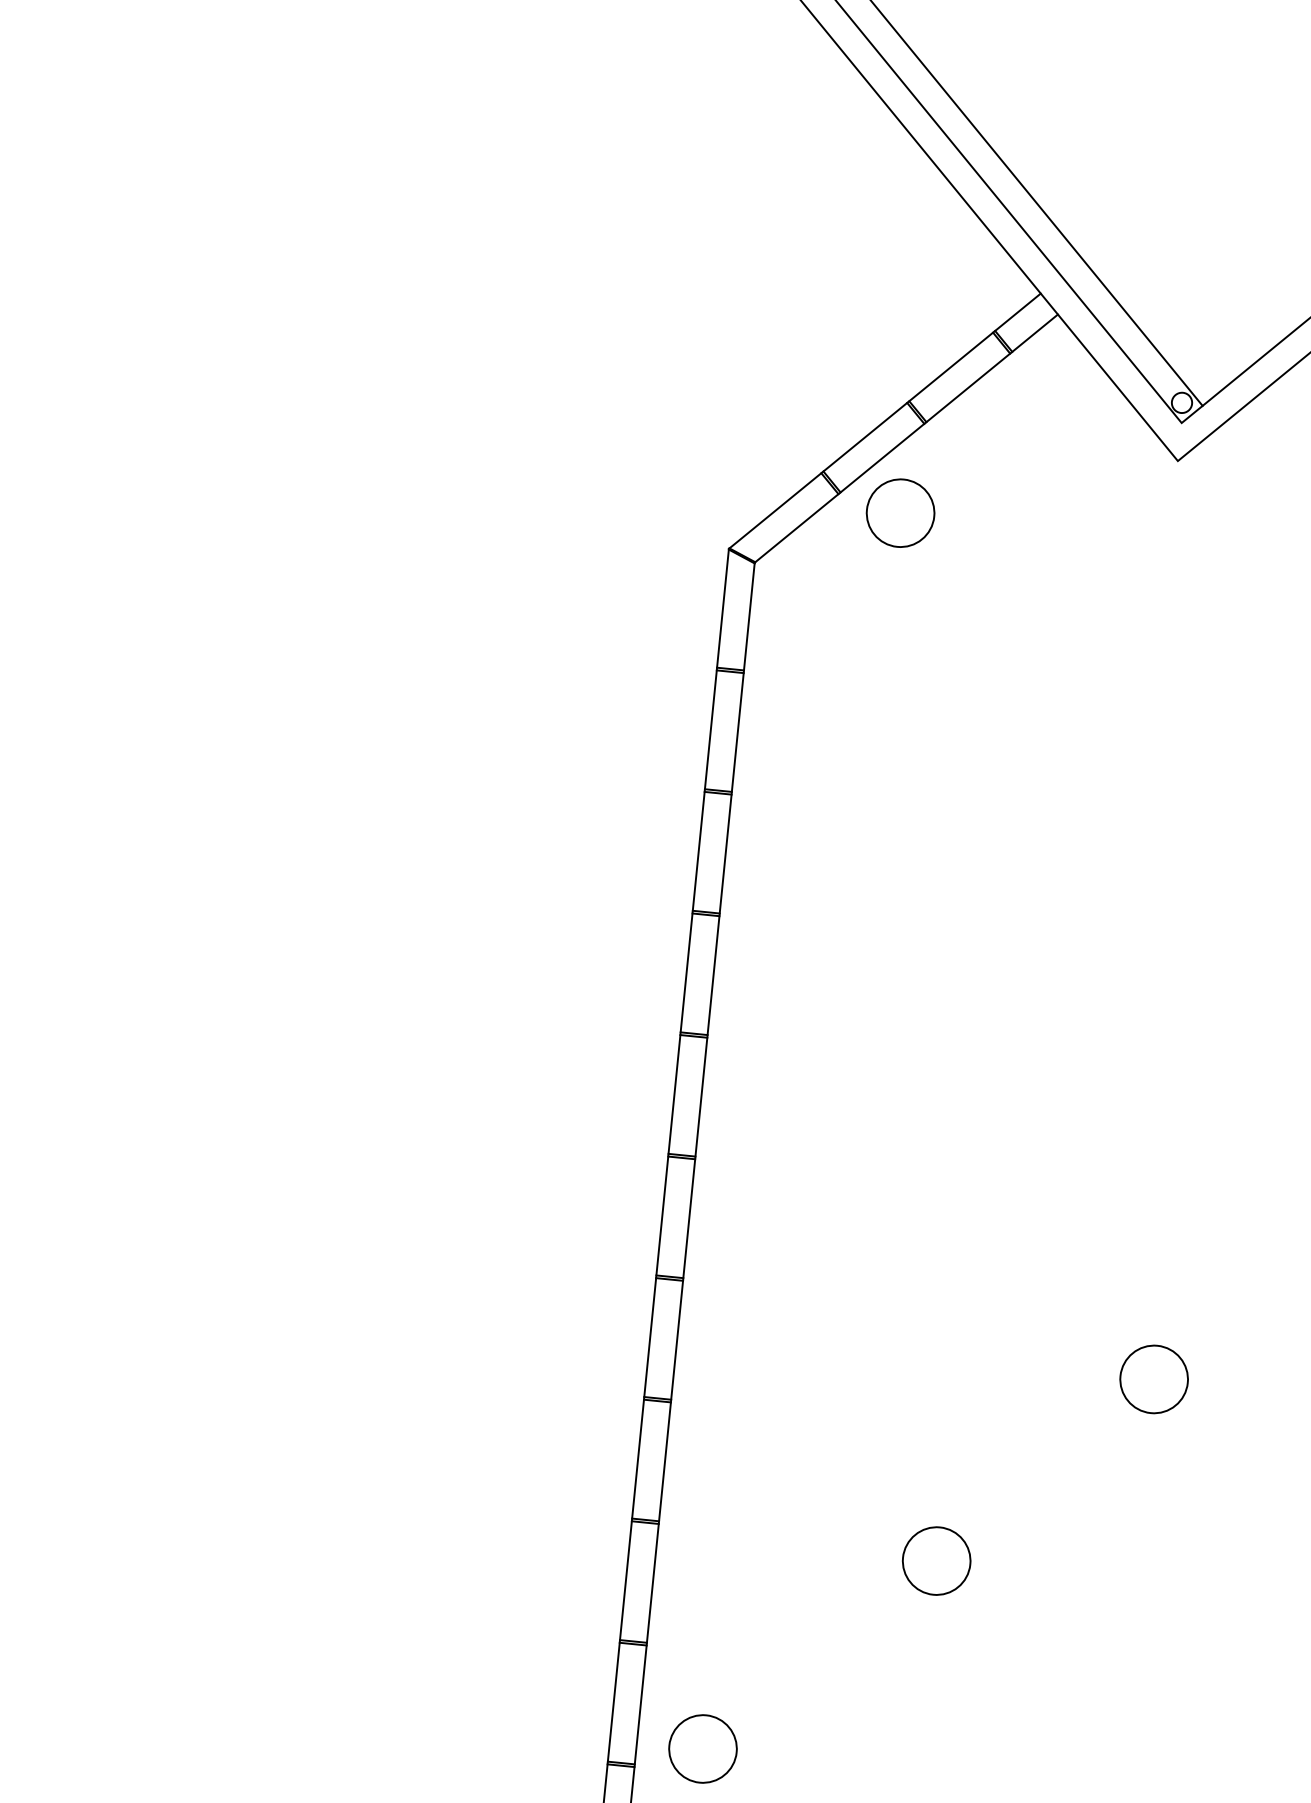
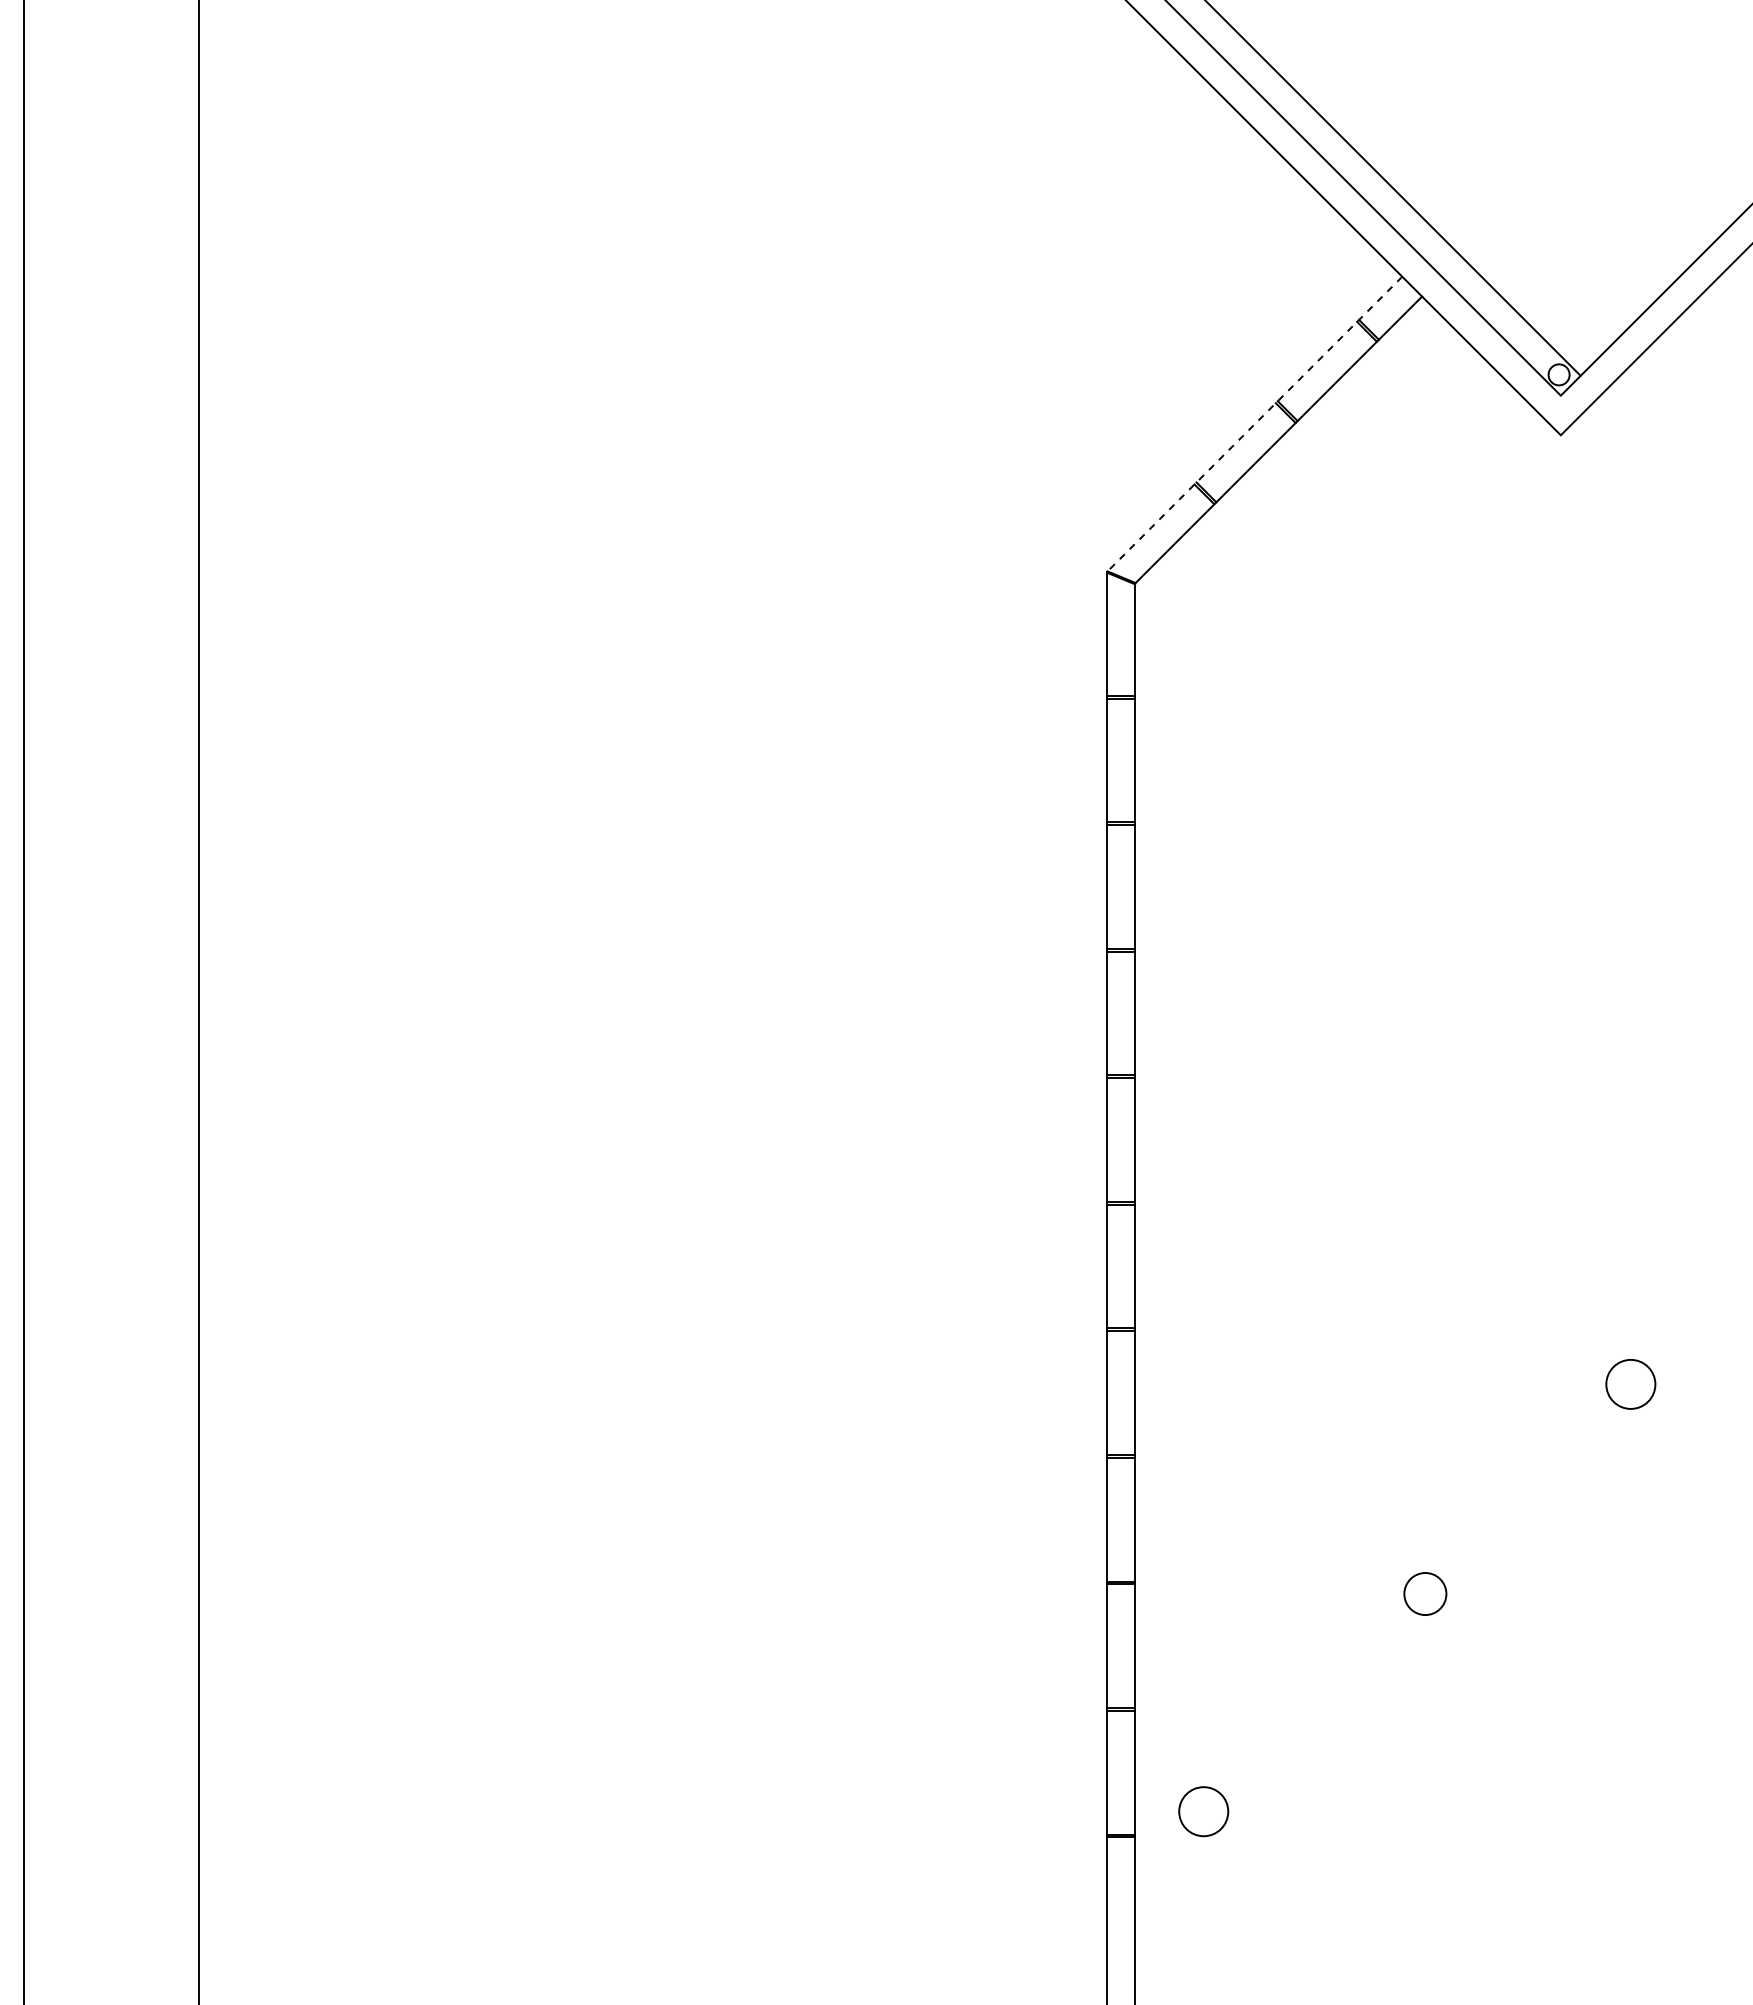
line: (884, 421) -> (1254, 424), solid -> dashed
circle: (900, 513) -> (1280, 517), removed
circle: (1153, 1379) -> (1630, 1384), size x0.7
circle: (936, 1560) -> (1425, 1593), size x0.6
circle: (702, 1748) -> (1203, 1811), size x0.7

